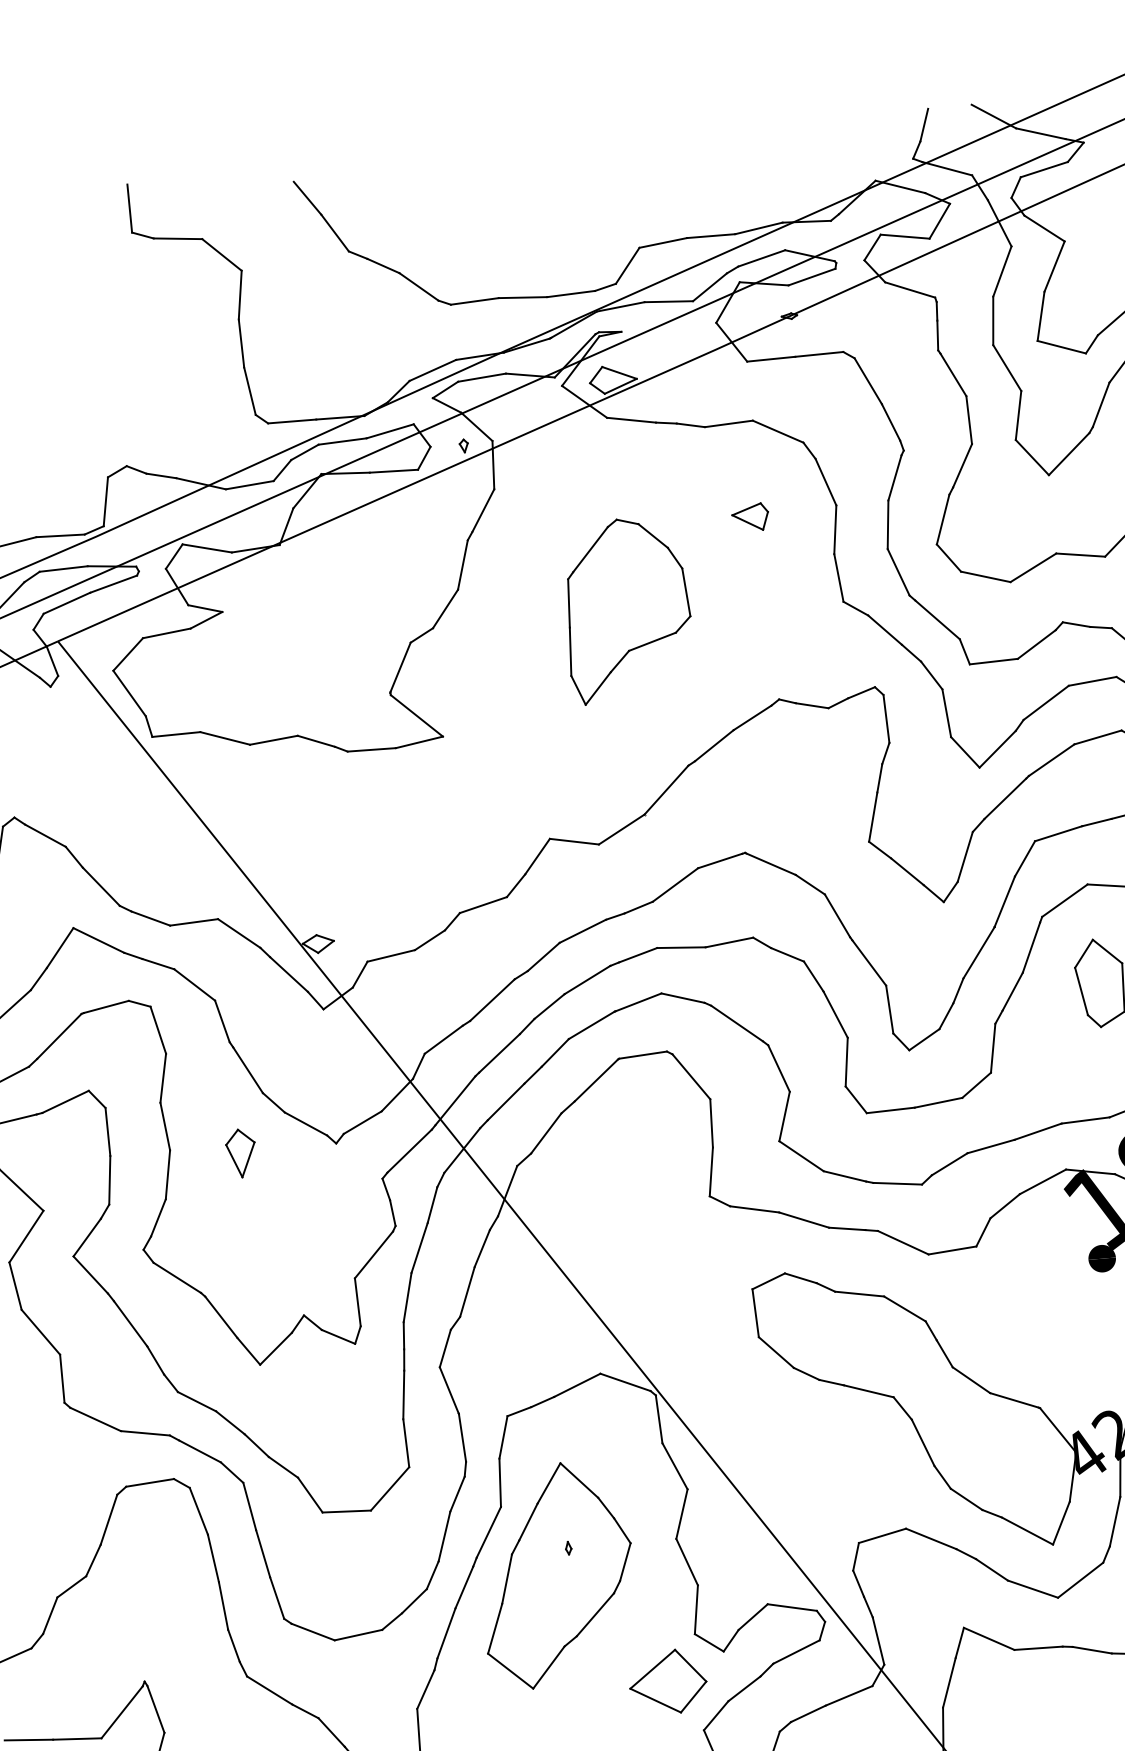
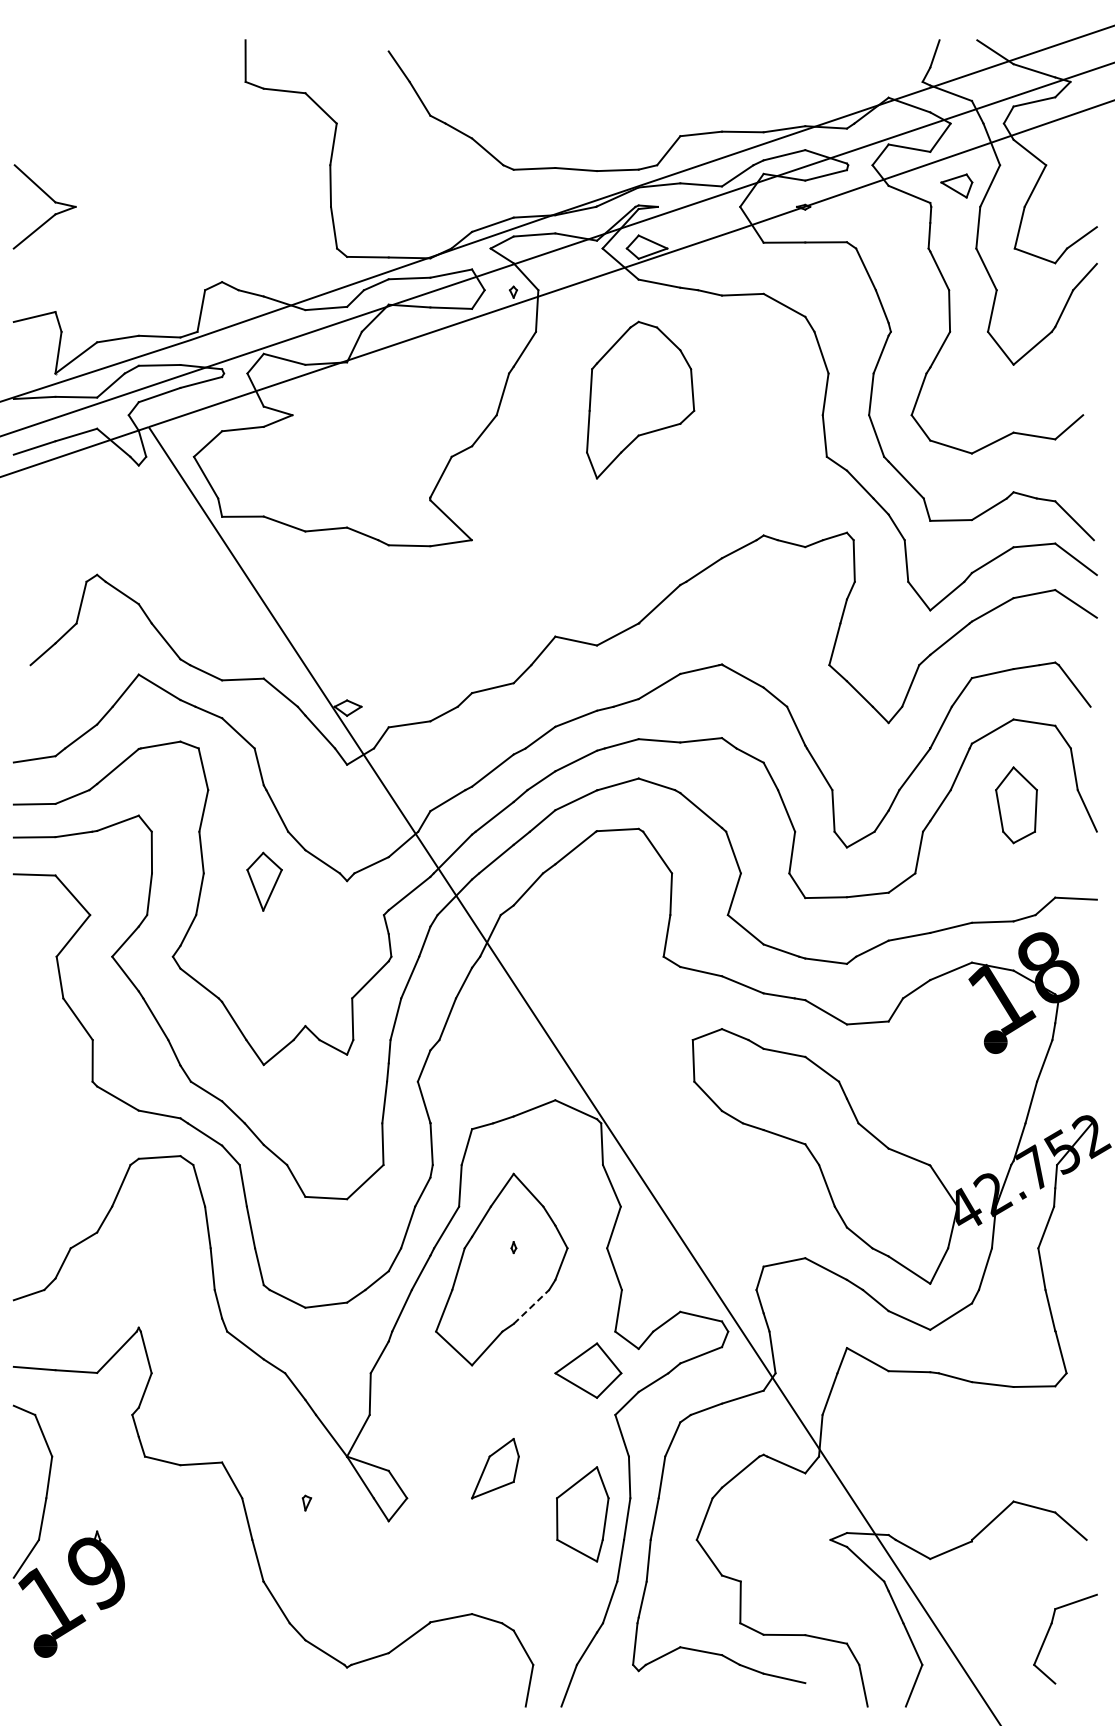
part: (750, 517) -> (956, 185), moved
part: (627, 609) -> (640, 399), moved
part: (240, 1153) -> (264, 881), size x1.4
line: (595, 1614) -> (531, 1306), solid -> dashed

